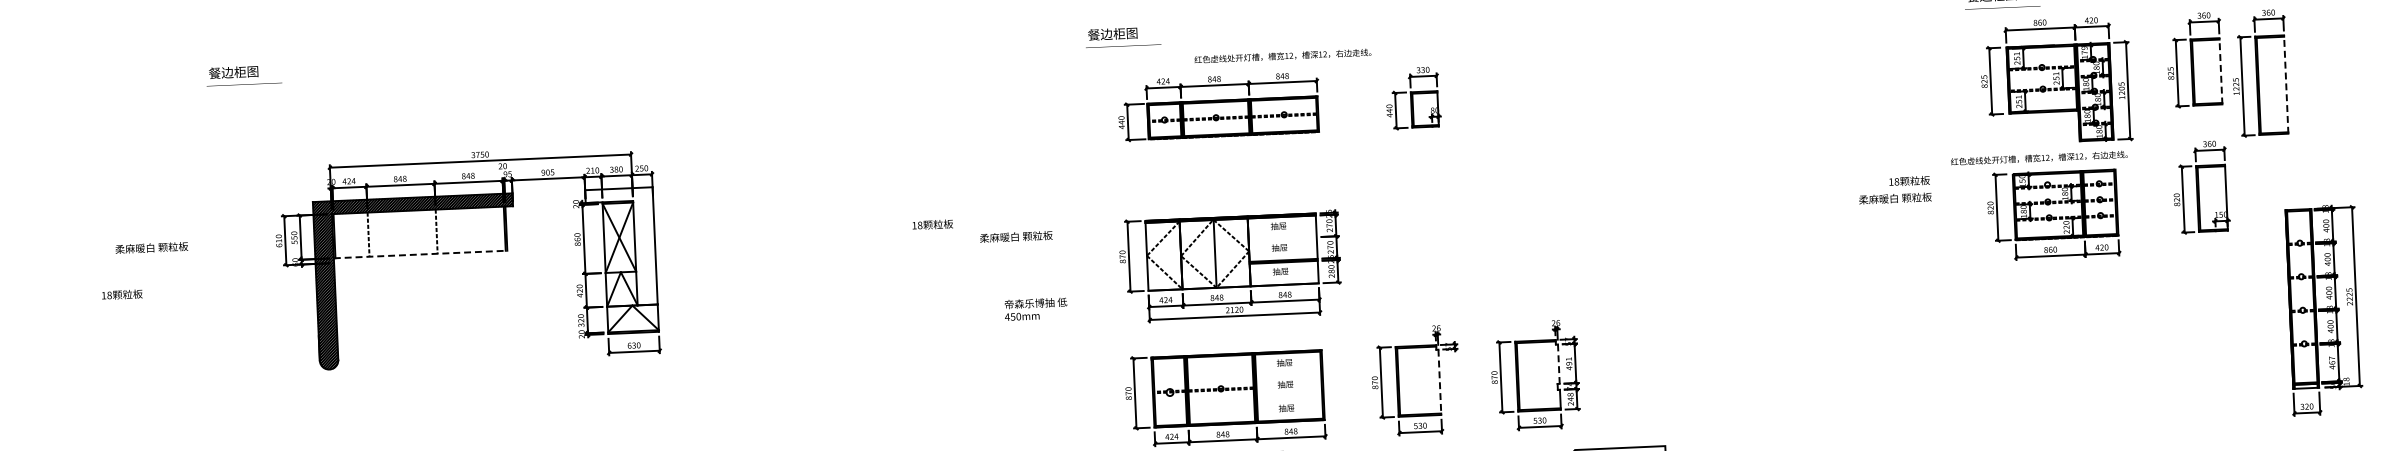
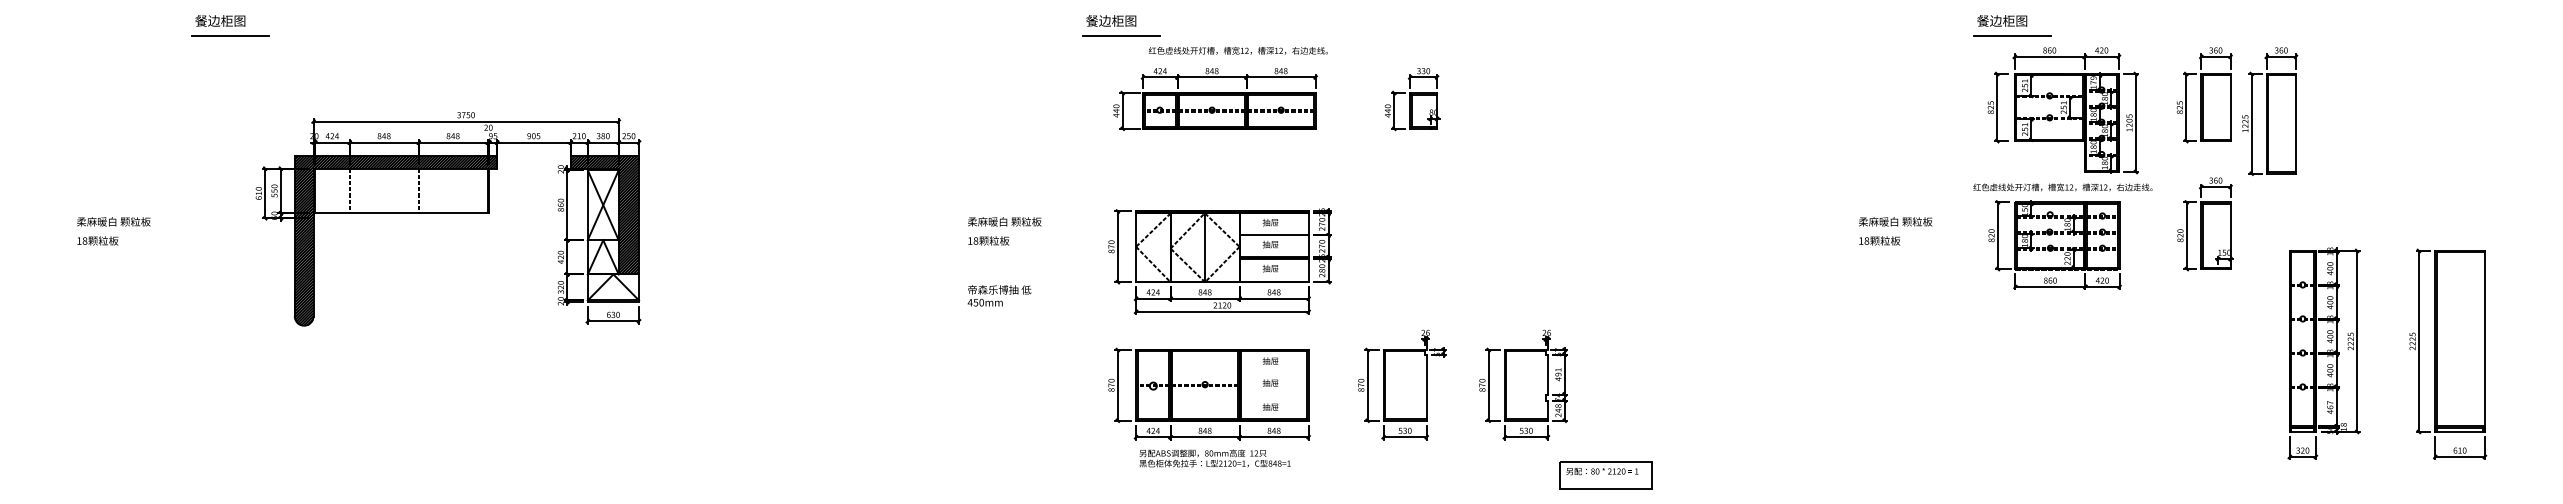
line: (2002, 10) -> (2012, 36), added
line: (1123, 48) -> (1121, 36), added
text: (1282, 55) -> (1238, 50), moved
line: (2220, 71) -> (2230, 107), dashed -> solid
line: (2286, 84) -> (2296, 123), dashed -> solid
line: (244, 87) -> (230, 36), added
text: (2038, 158) -> (2062, 187), moved
text: (1909, 180) -> (1879, 240), moved
text: (932, 224) -> (988, 240), moved
line: (1282, 238) -> (1273, 235), added
hatch: (621, 246) -> (604, 214), added
text: (151, 247) -> (113, 221), moved
line: (420, 254) -> (401, 213), dashed -> solid
text: (1036, 308) -> (999, 295), moved
line: (1558, 364) -> (1547, 374), dashed -> solid
line: (1439, 383) -> (1426, 388), dashed -> solid

